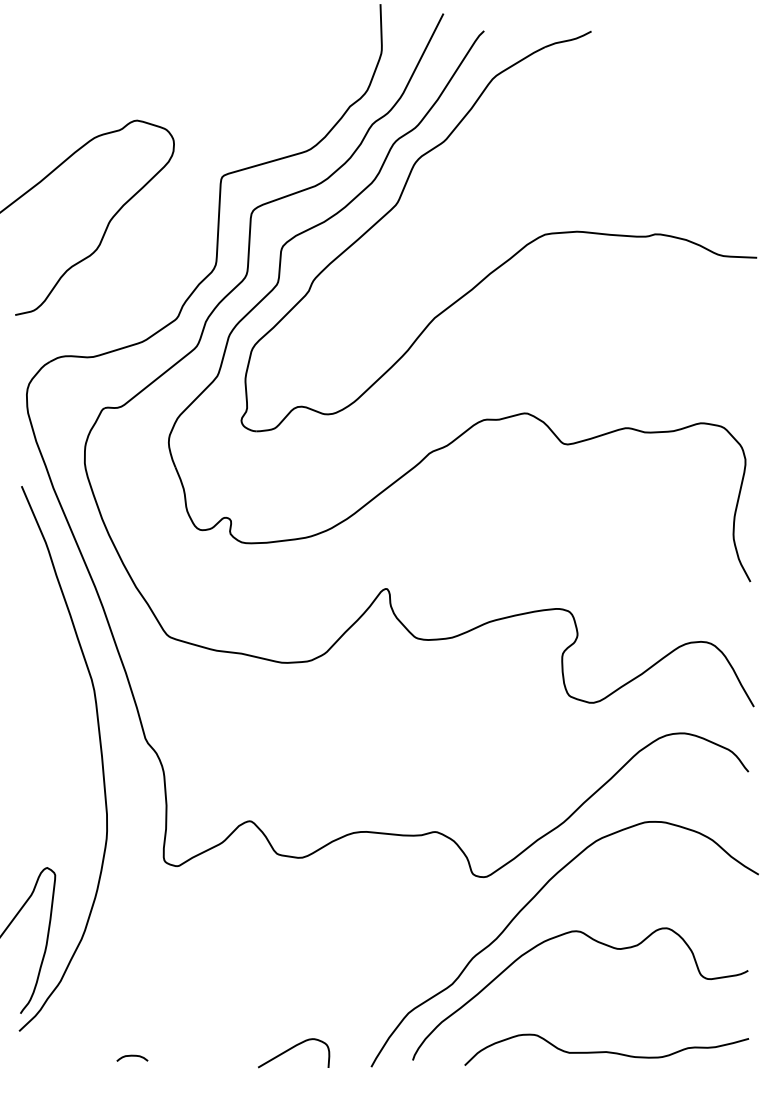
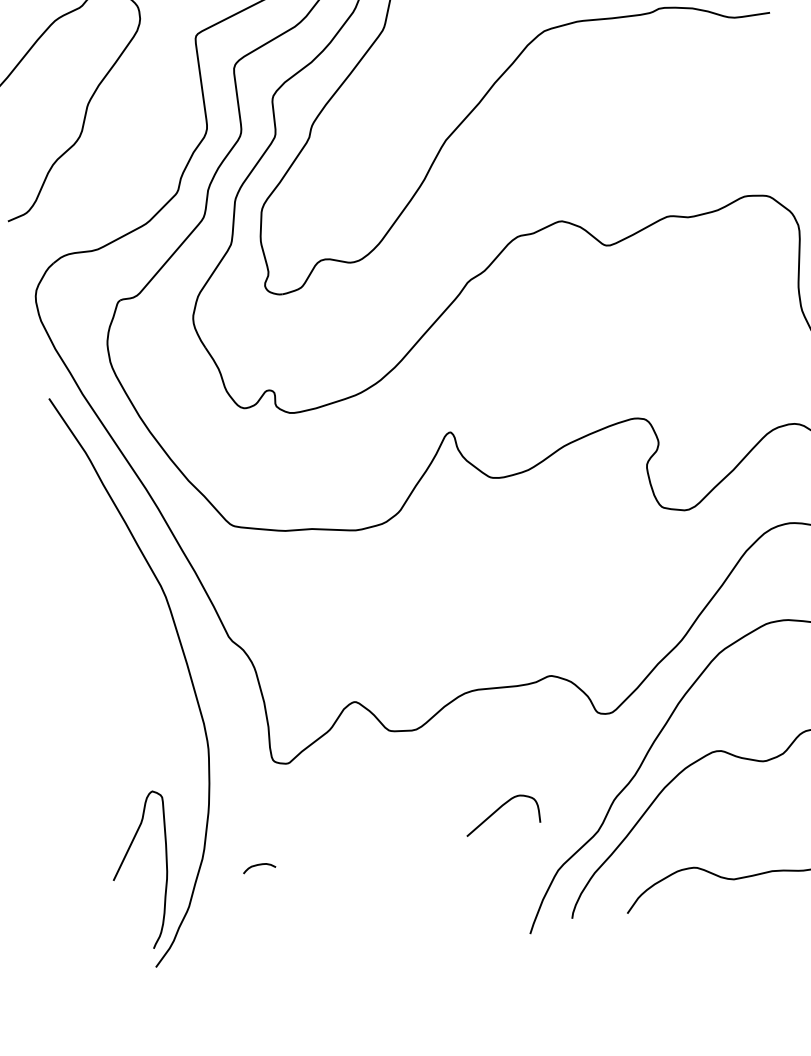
curve: (291, 1049) -> (498, 810), moved
curve: (132, 1056) -> (258, 865), moved

